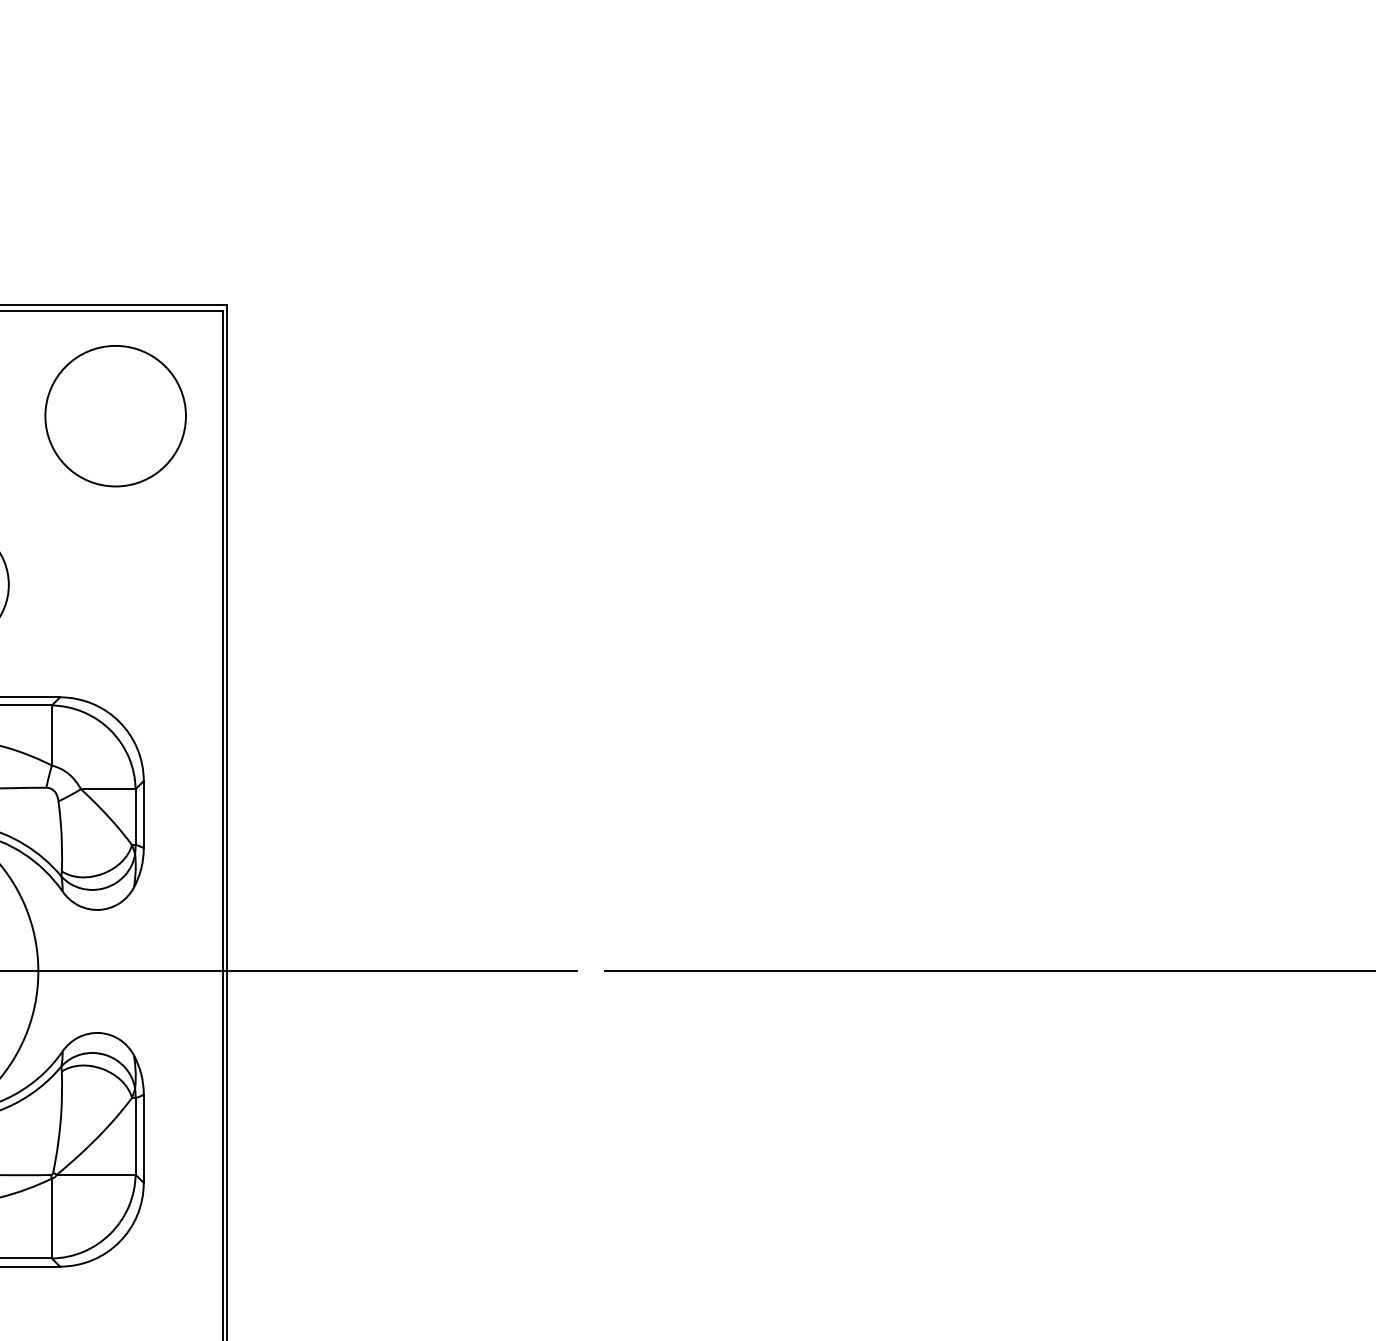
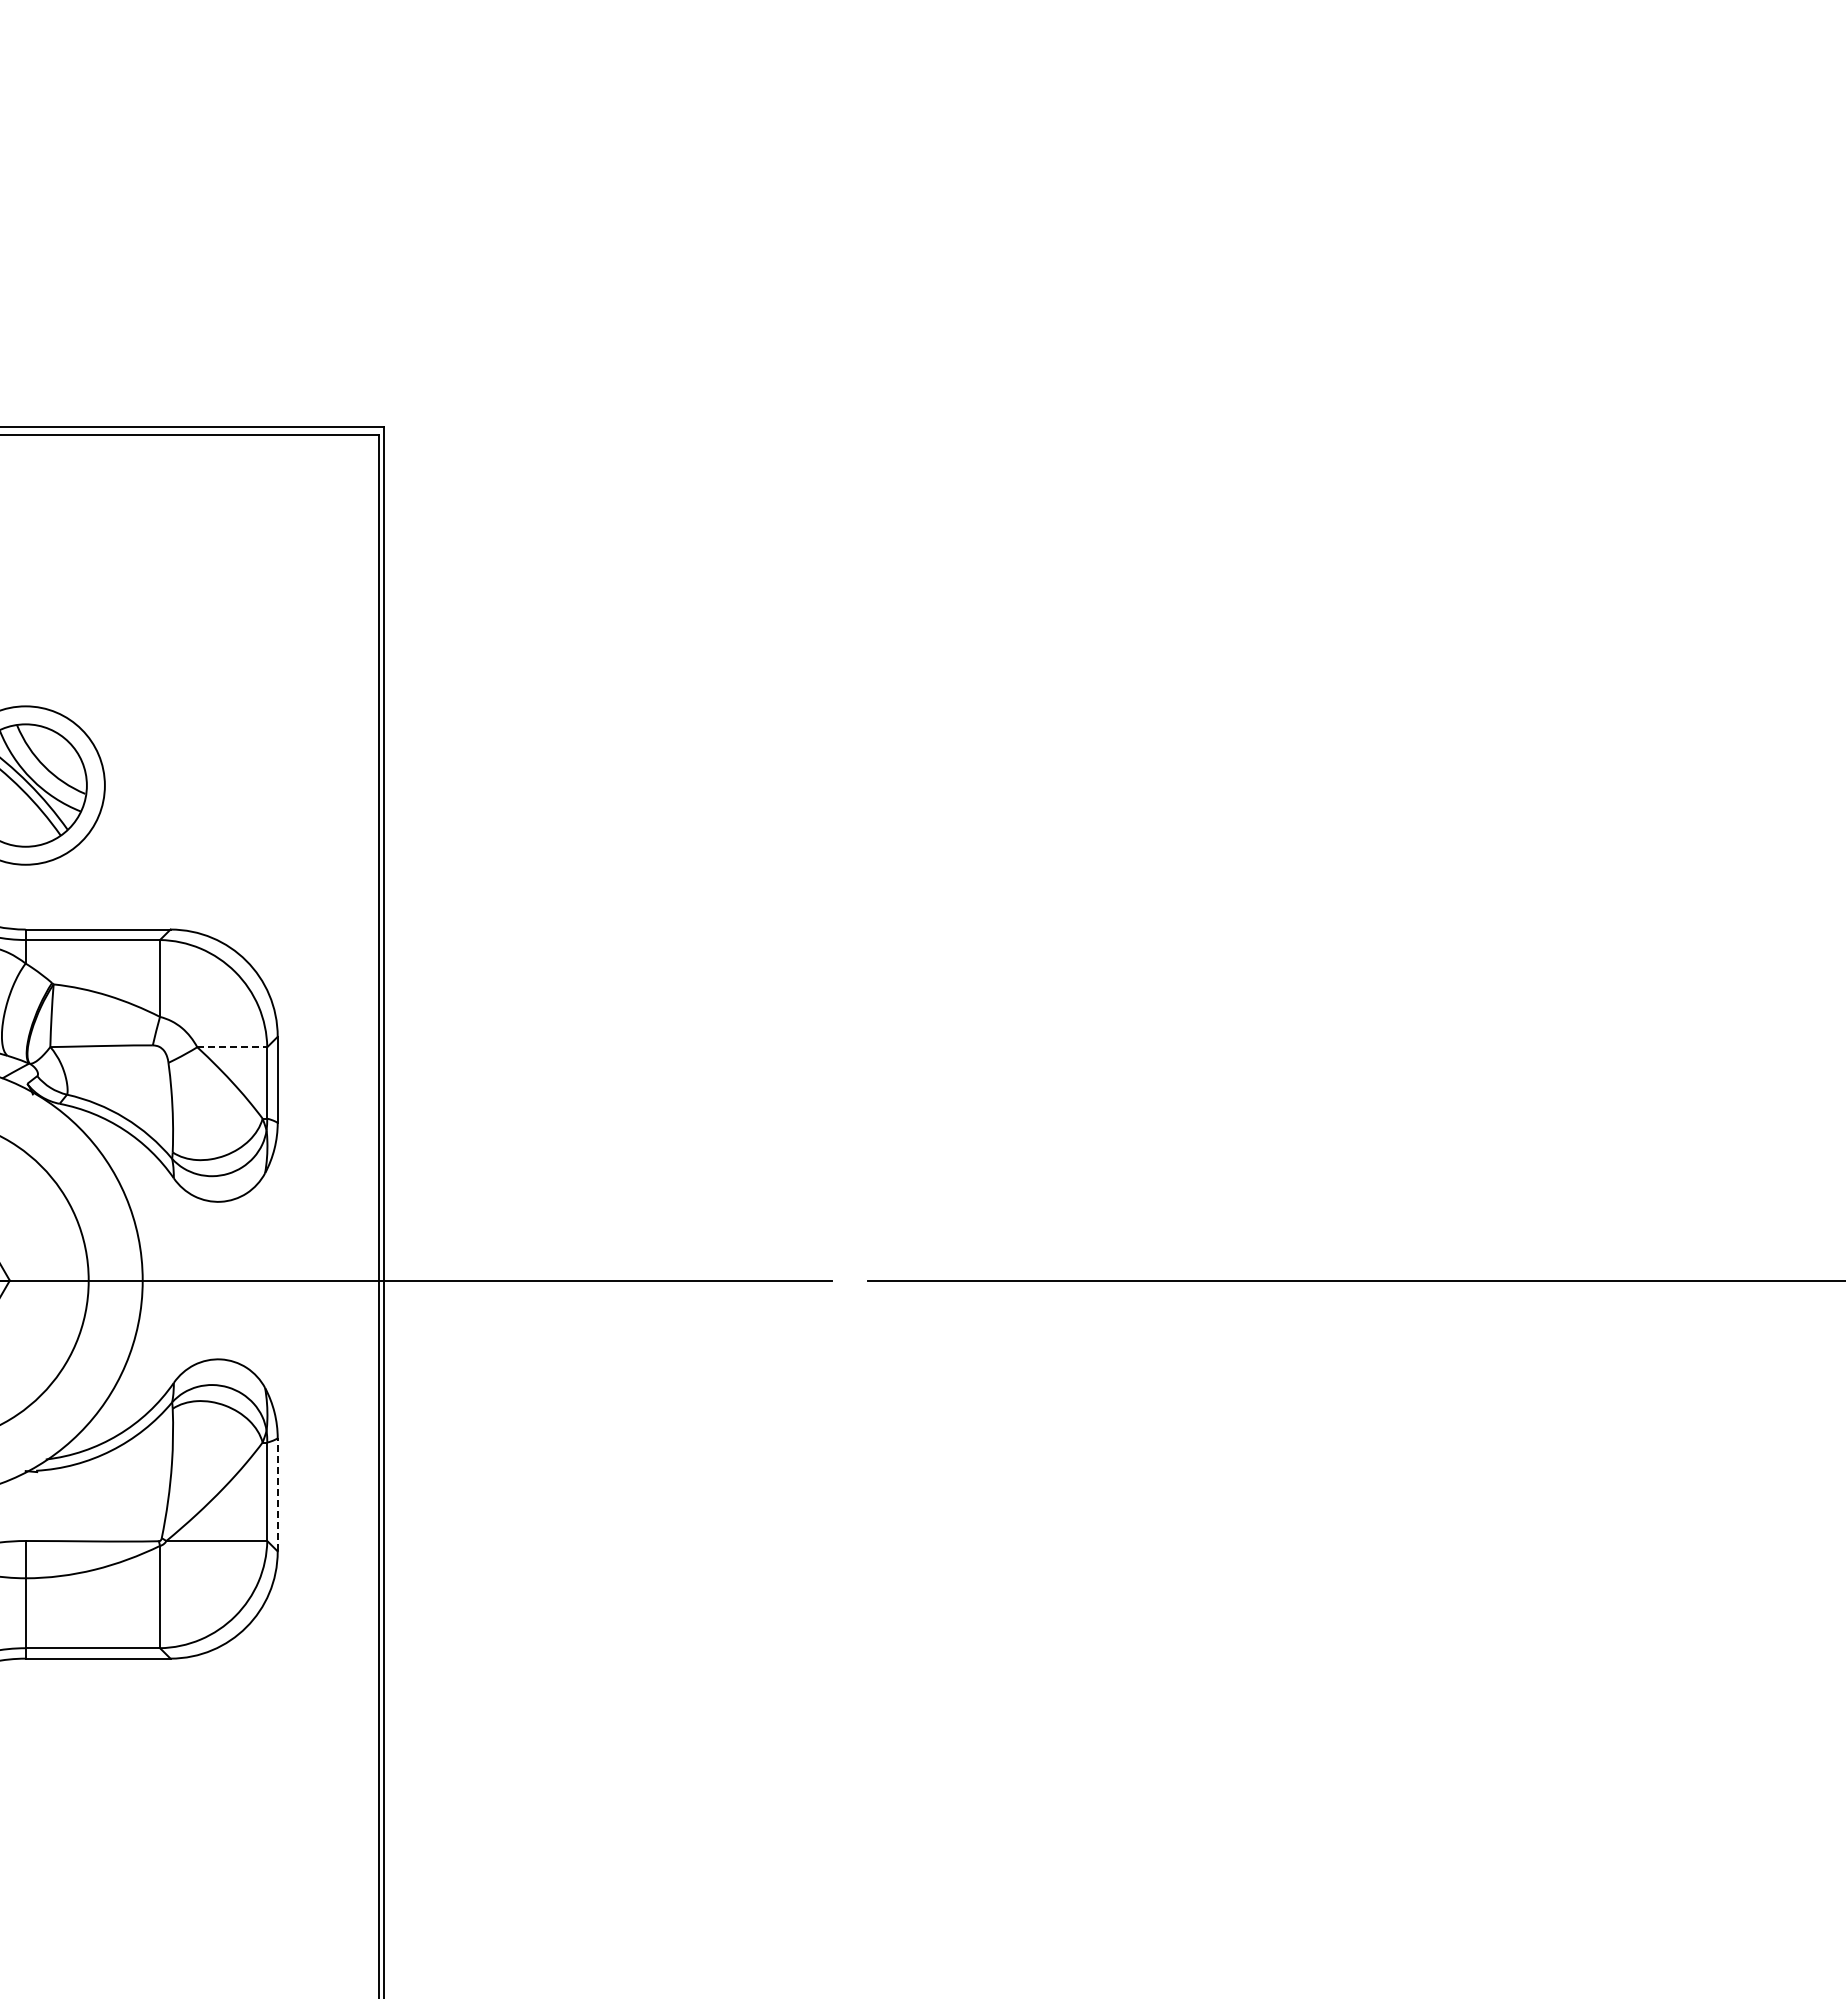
circle: (115, 416) -> (241, 569), removed
line: (108, 789) -> (232, 1047), solid -> dashed
line: (143, 1138) -> (277, 1494), solid -> dashed

